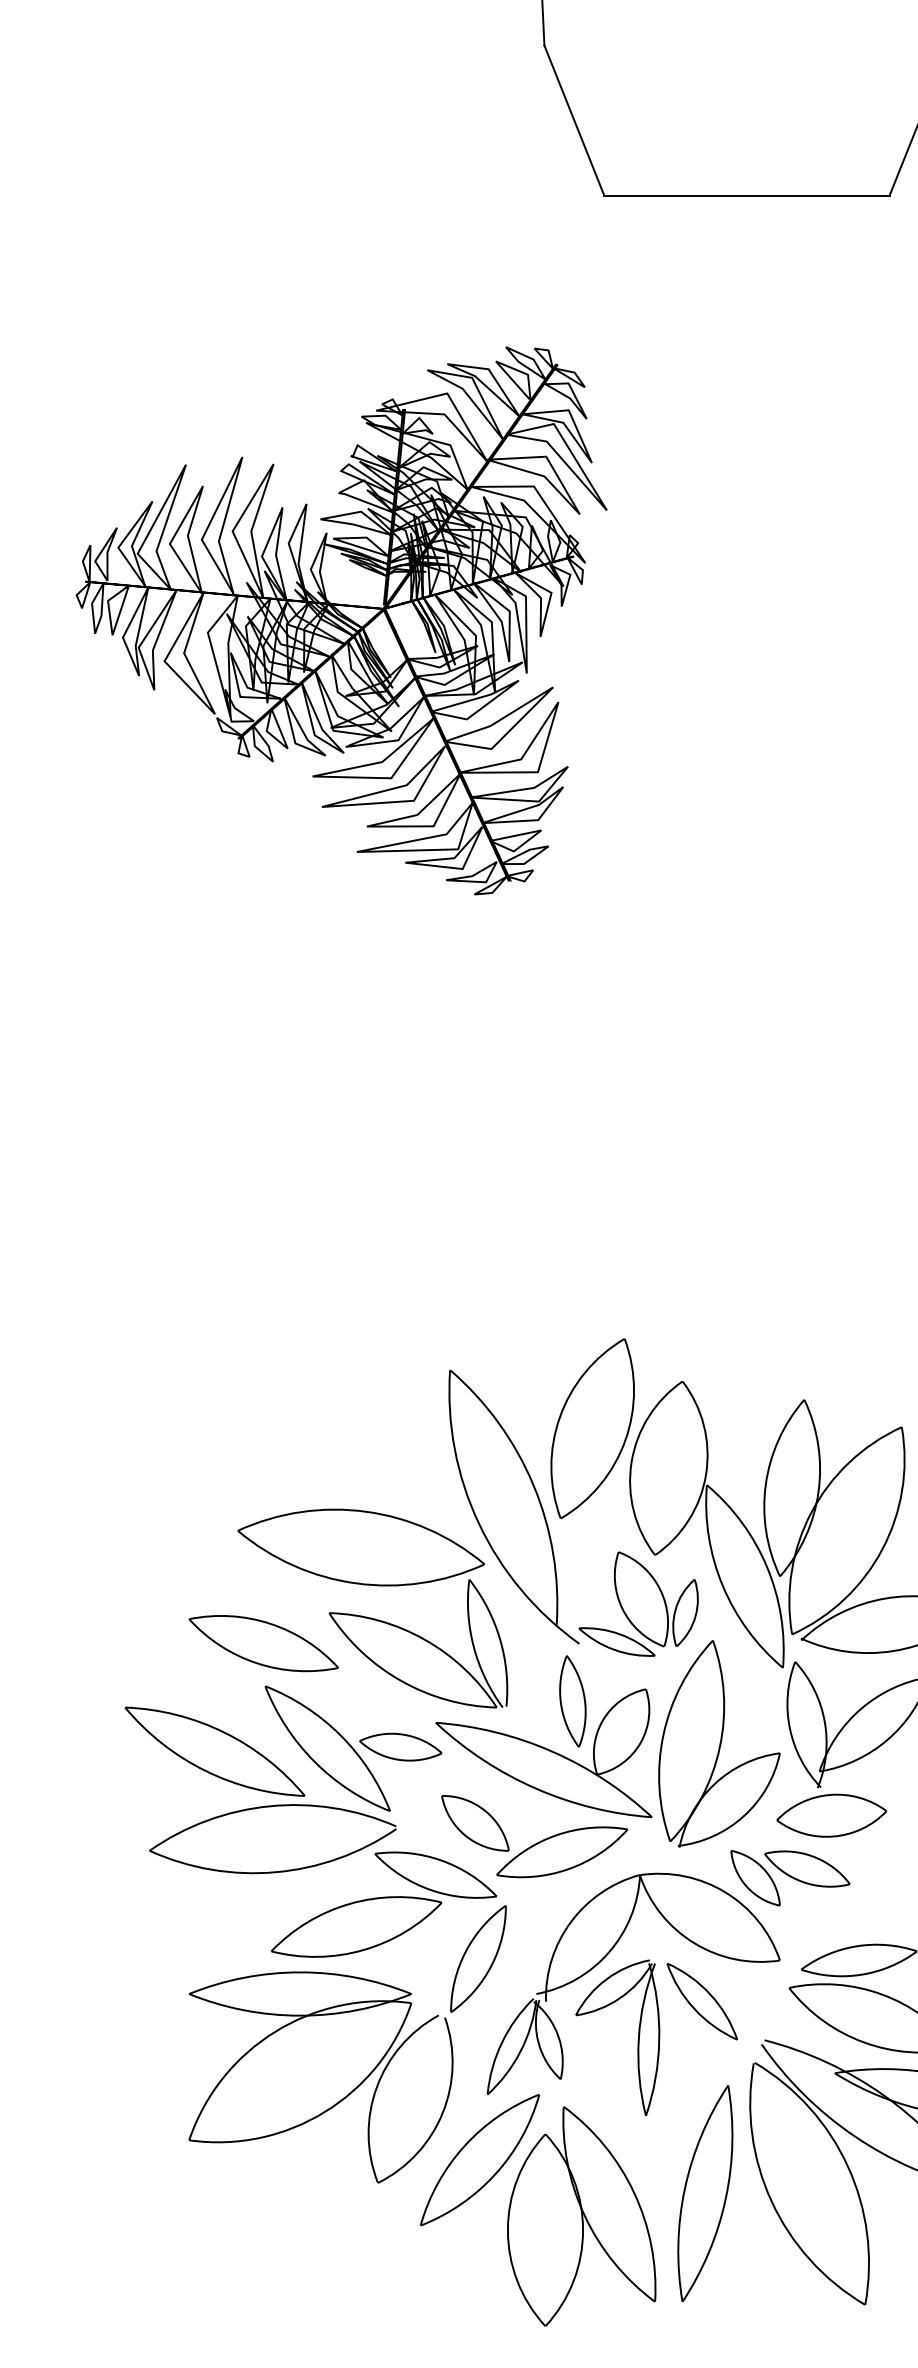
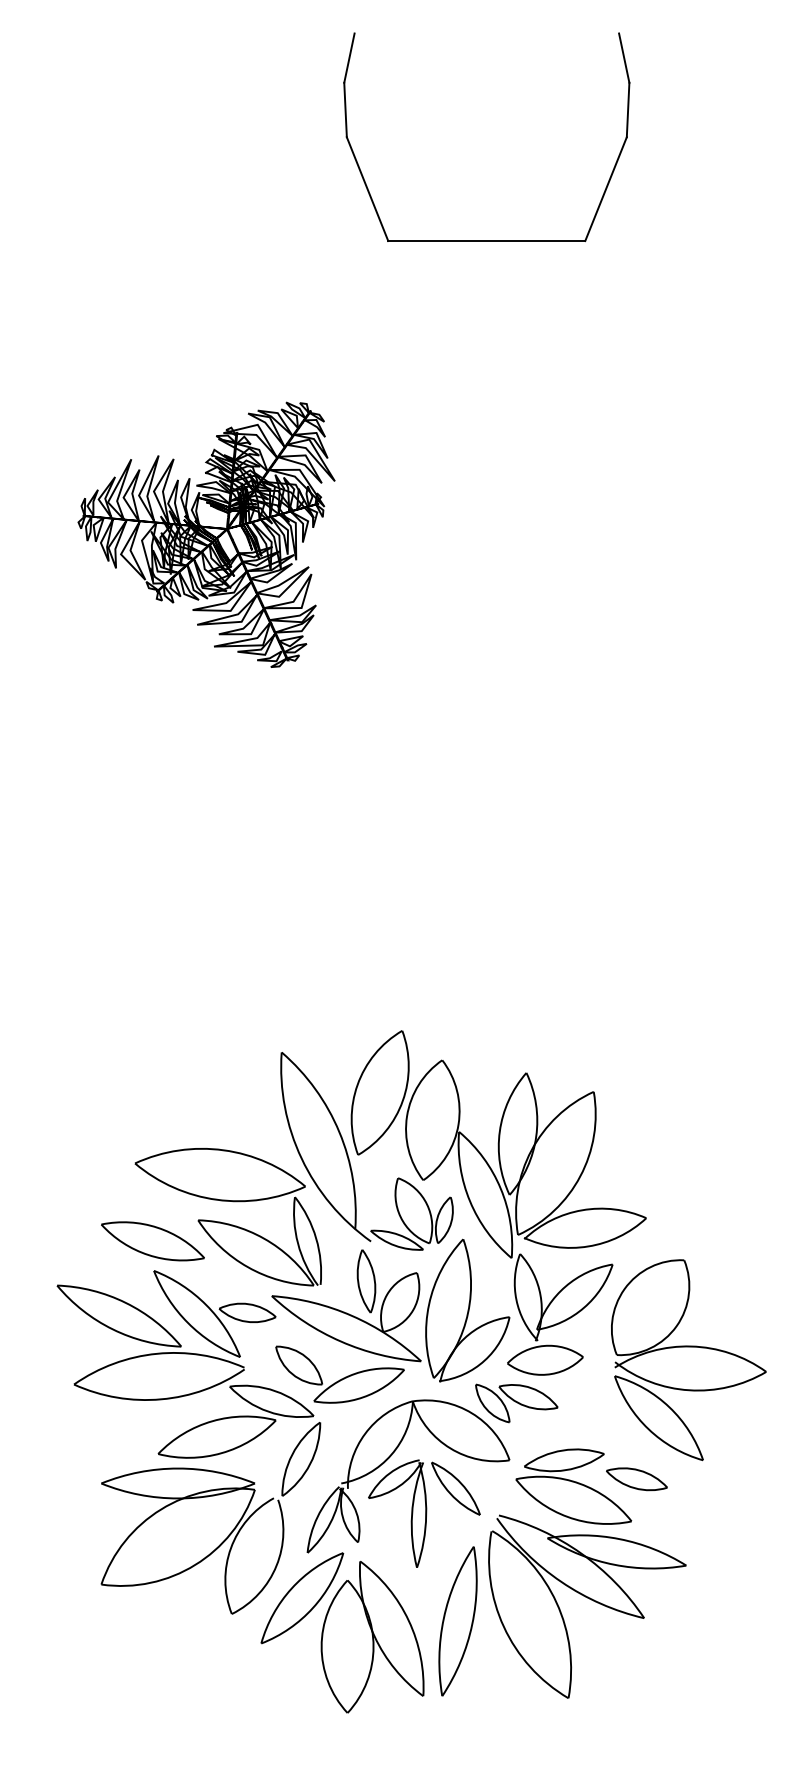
part: (341, 620) -> (206, 534), size x0.7

